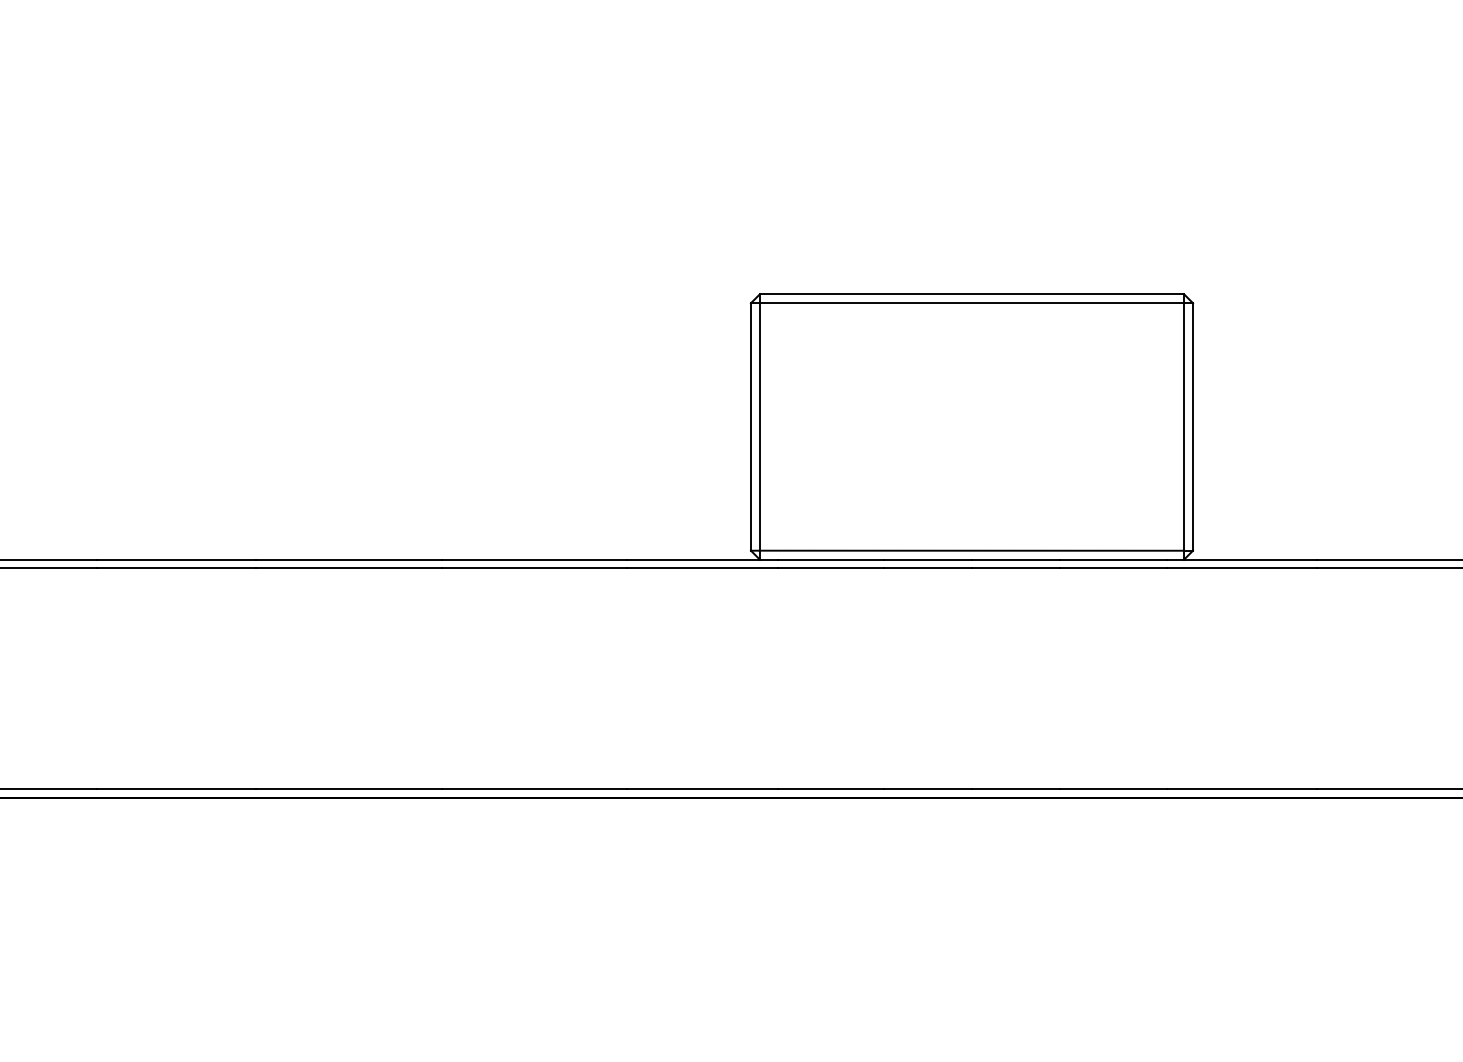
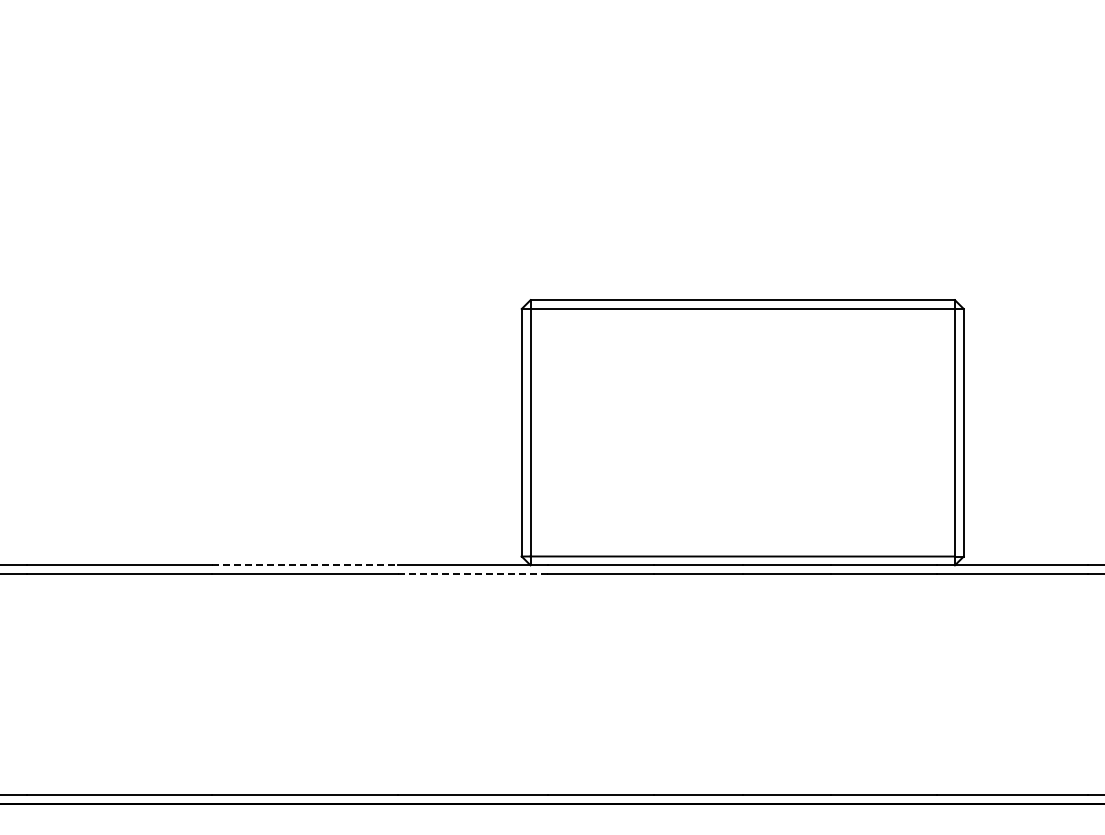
line: (534, 559) -> (305, 565), solid -> dashed
line: (702, 568) -> (473, 574), solid -> dashed

